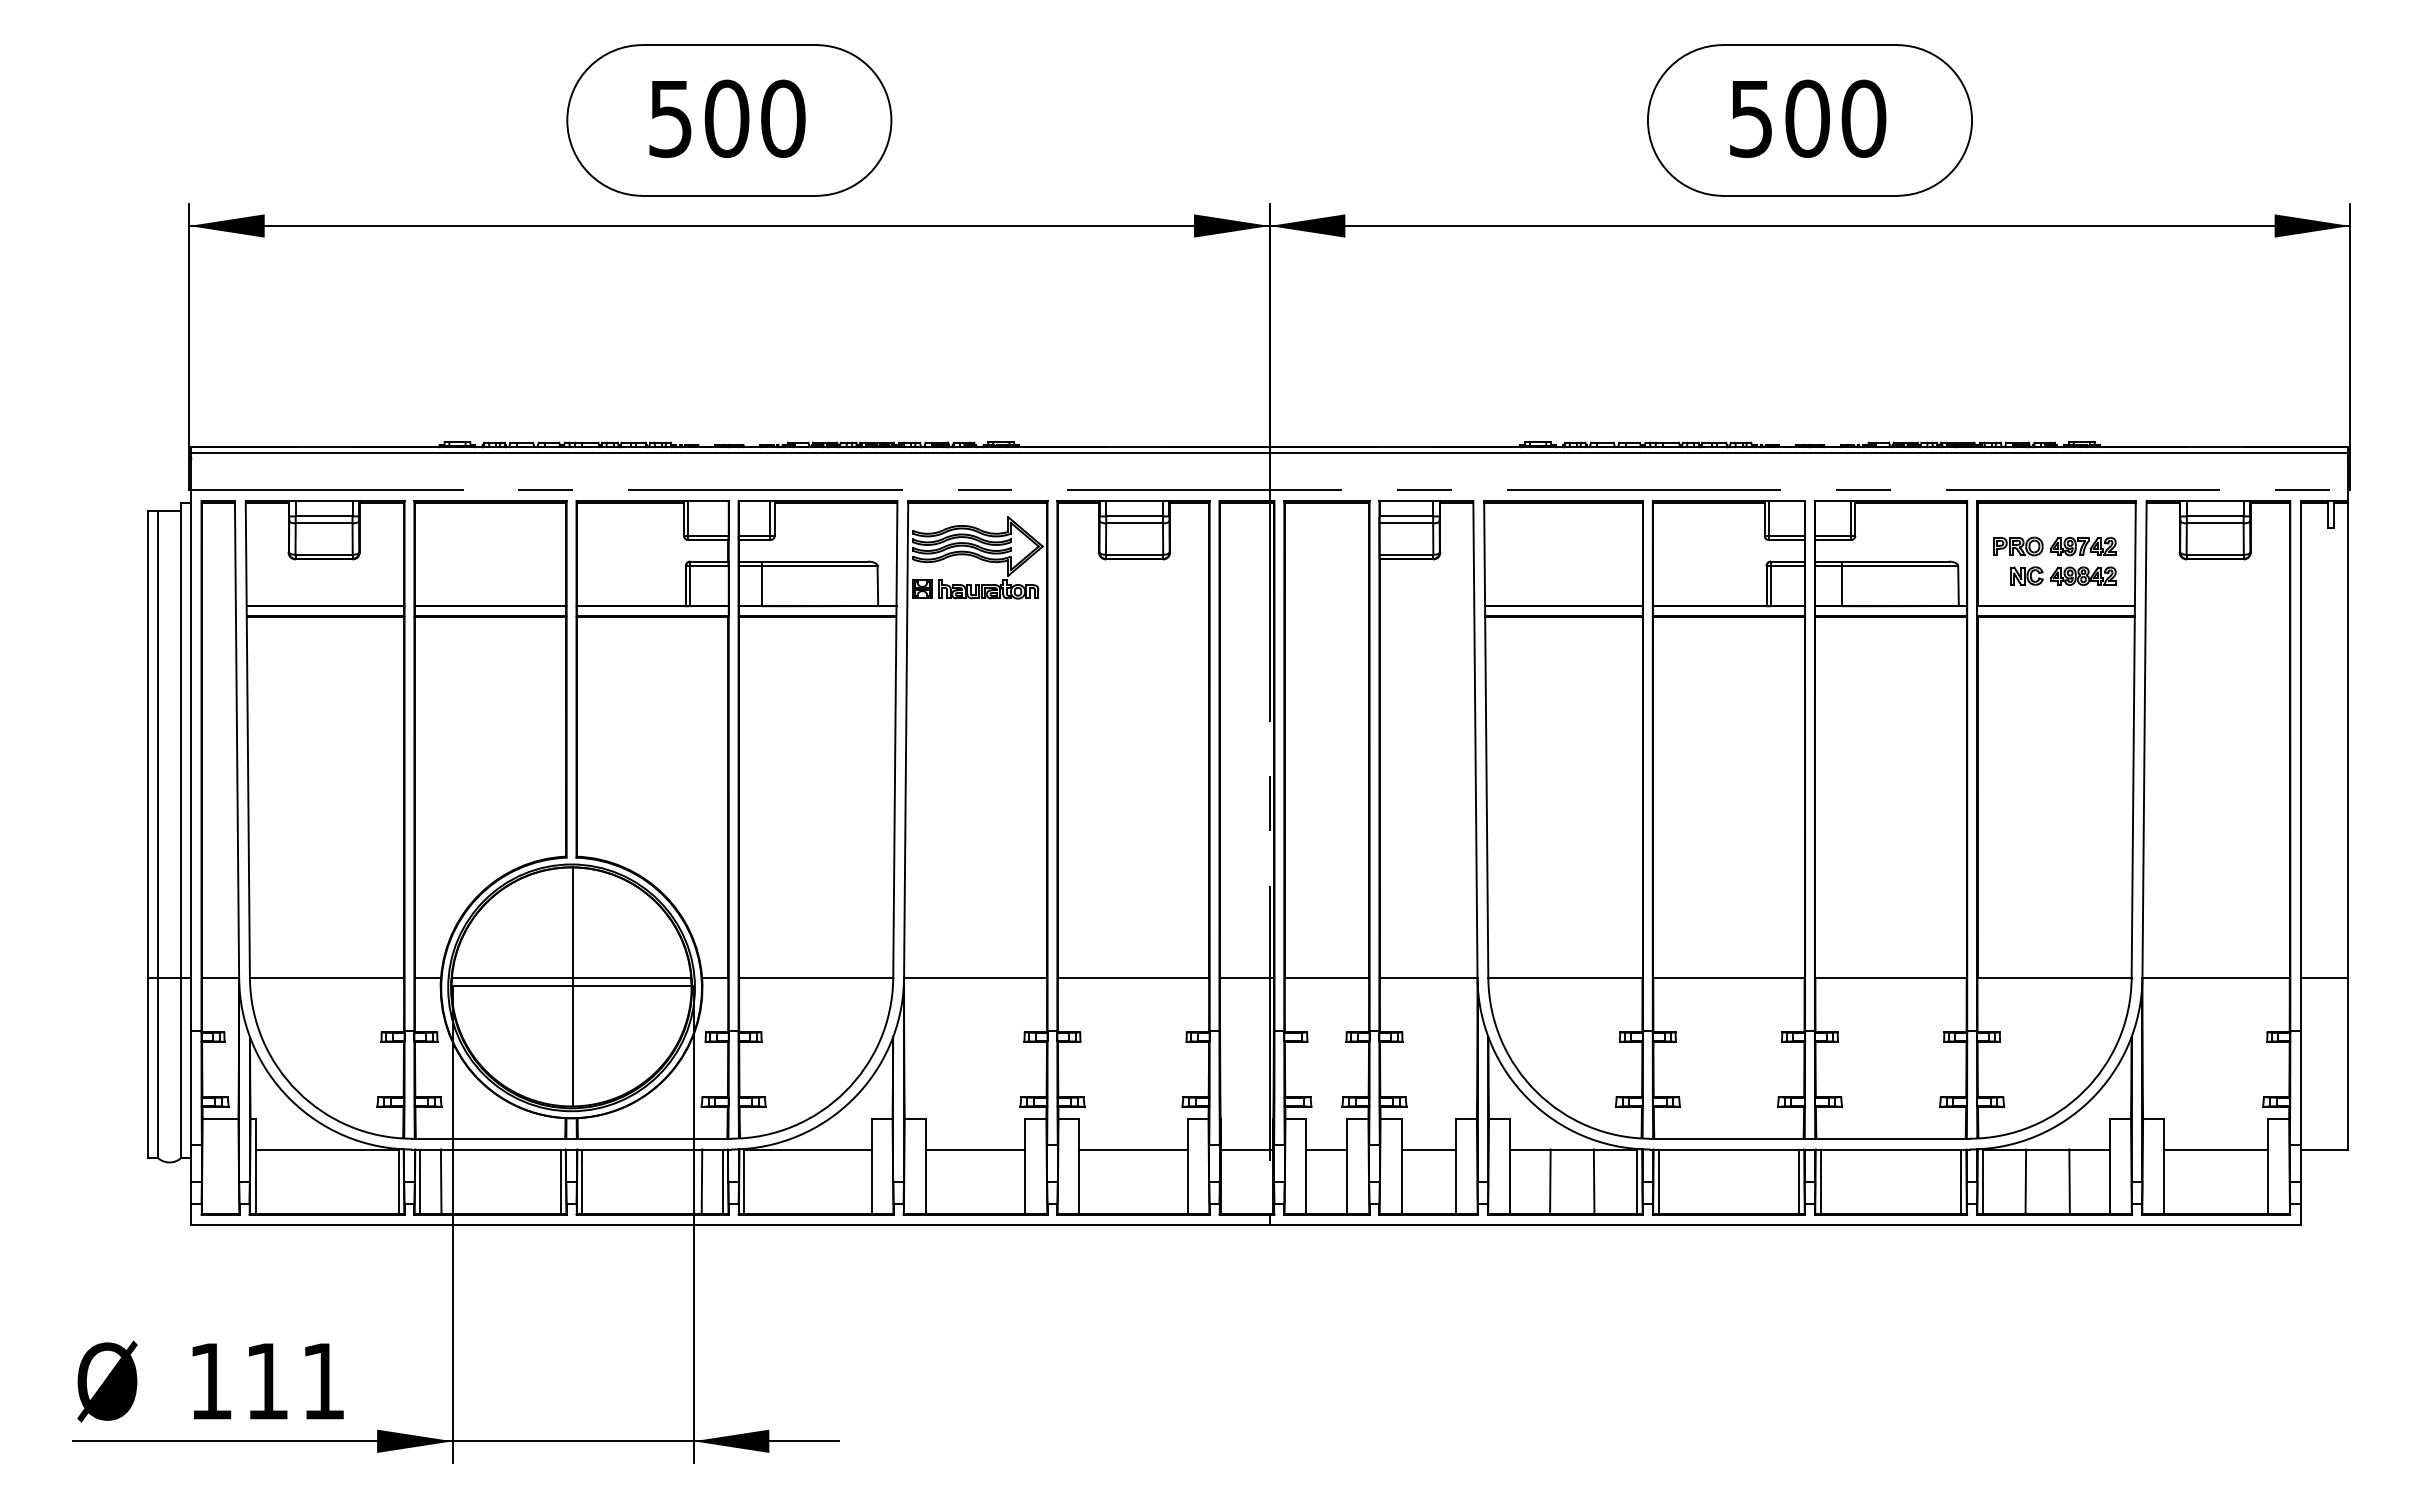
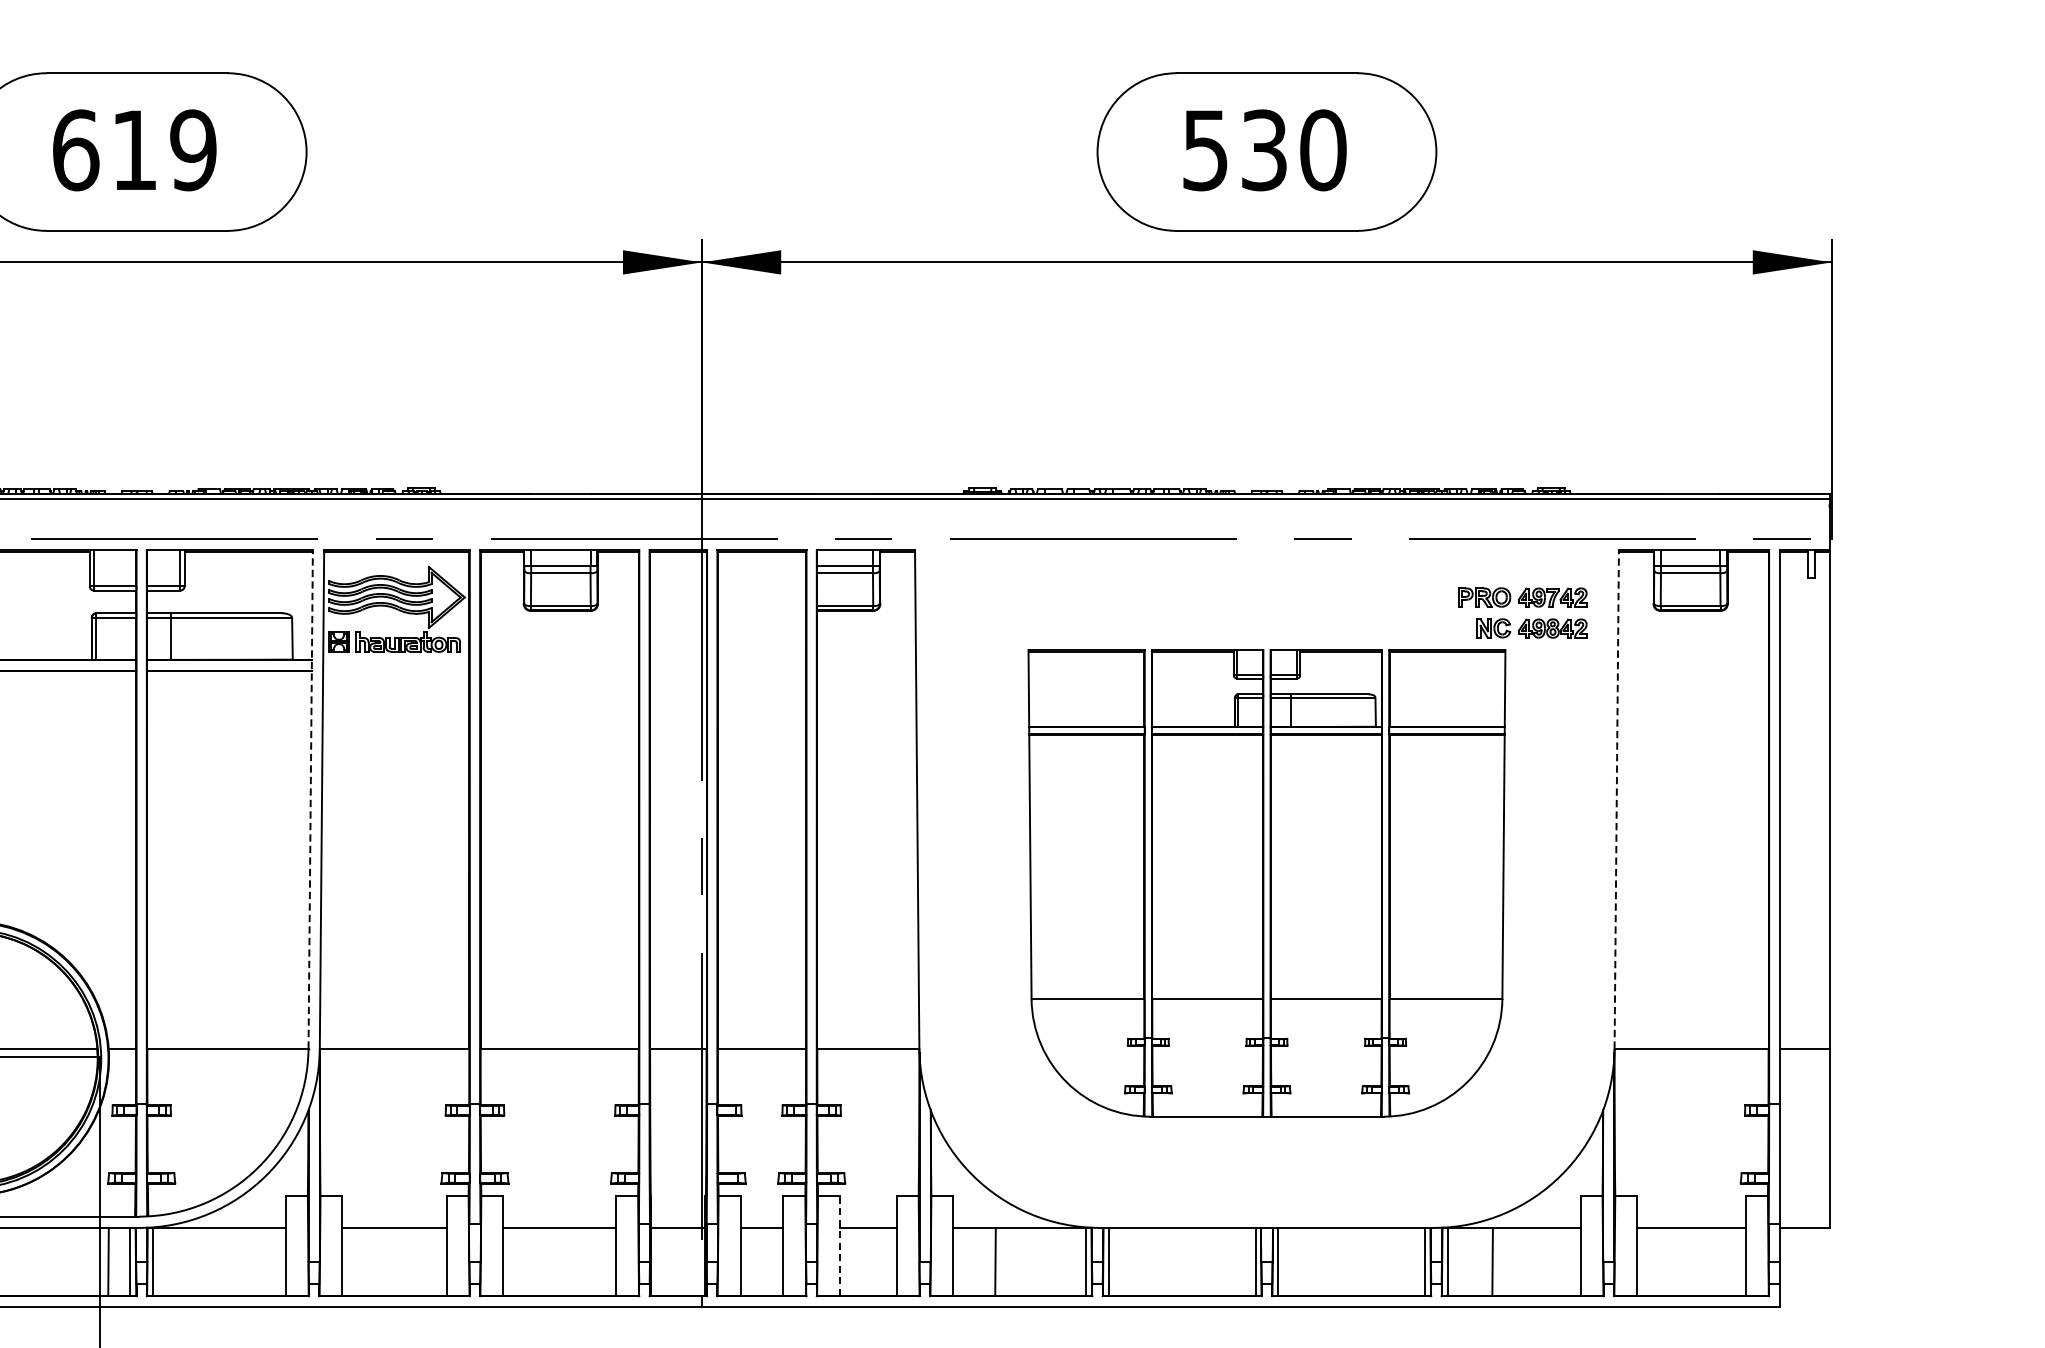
text: (727, 118) -> (135, 150), 500 -> 619
text: (1807, 118) -> (1264, 150), 500 -> 530
line: (895, 739) -> (310, 799), solid -> dashed
line: (2144, 739) -> (1616, 799), solid -> dashed
part: (1809, 819) -> (1266, 882), size x0.7
line: (1401, 1166) -> (839, 1245), solid -> dashed
line: (1593, 1181) -> (1040, 1261), removed
line: (2069, 1181) -> (1538, 1261), removed

